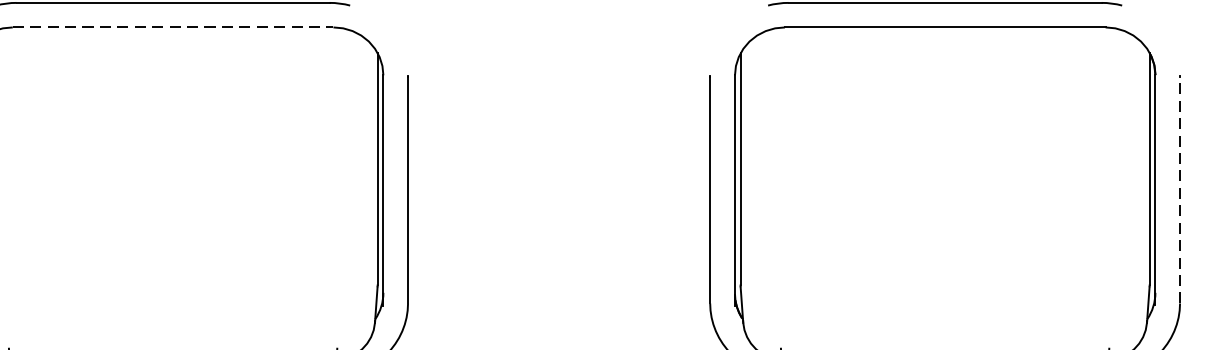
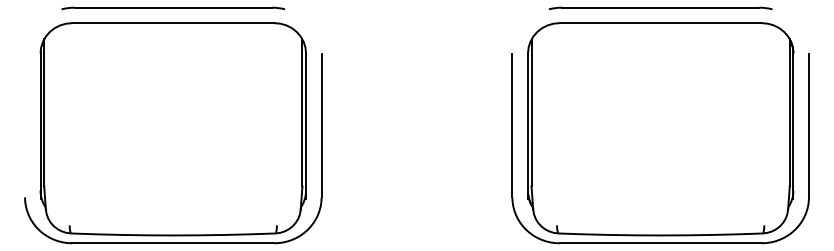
line: (173, 27) -> (173, 23), dashed -> solid
line: (1179, 189) -> (808, 125), dashed -> solid

